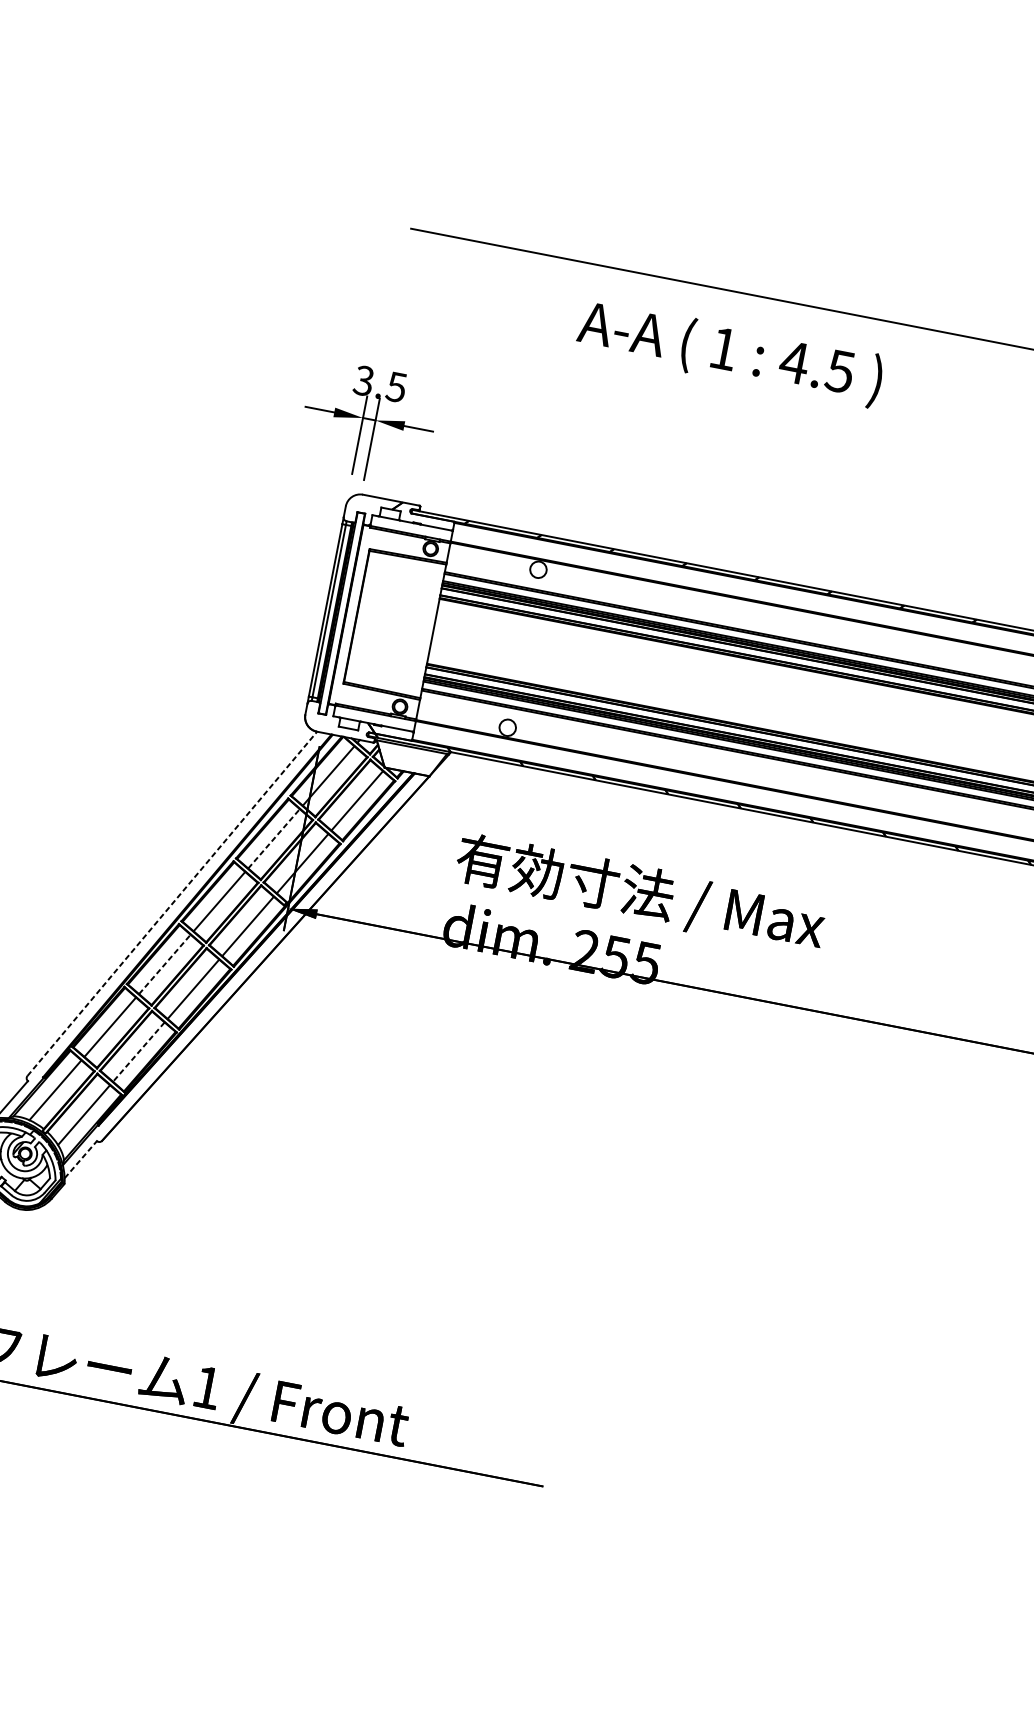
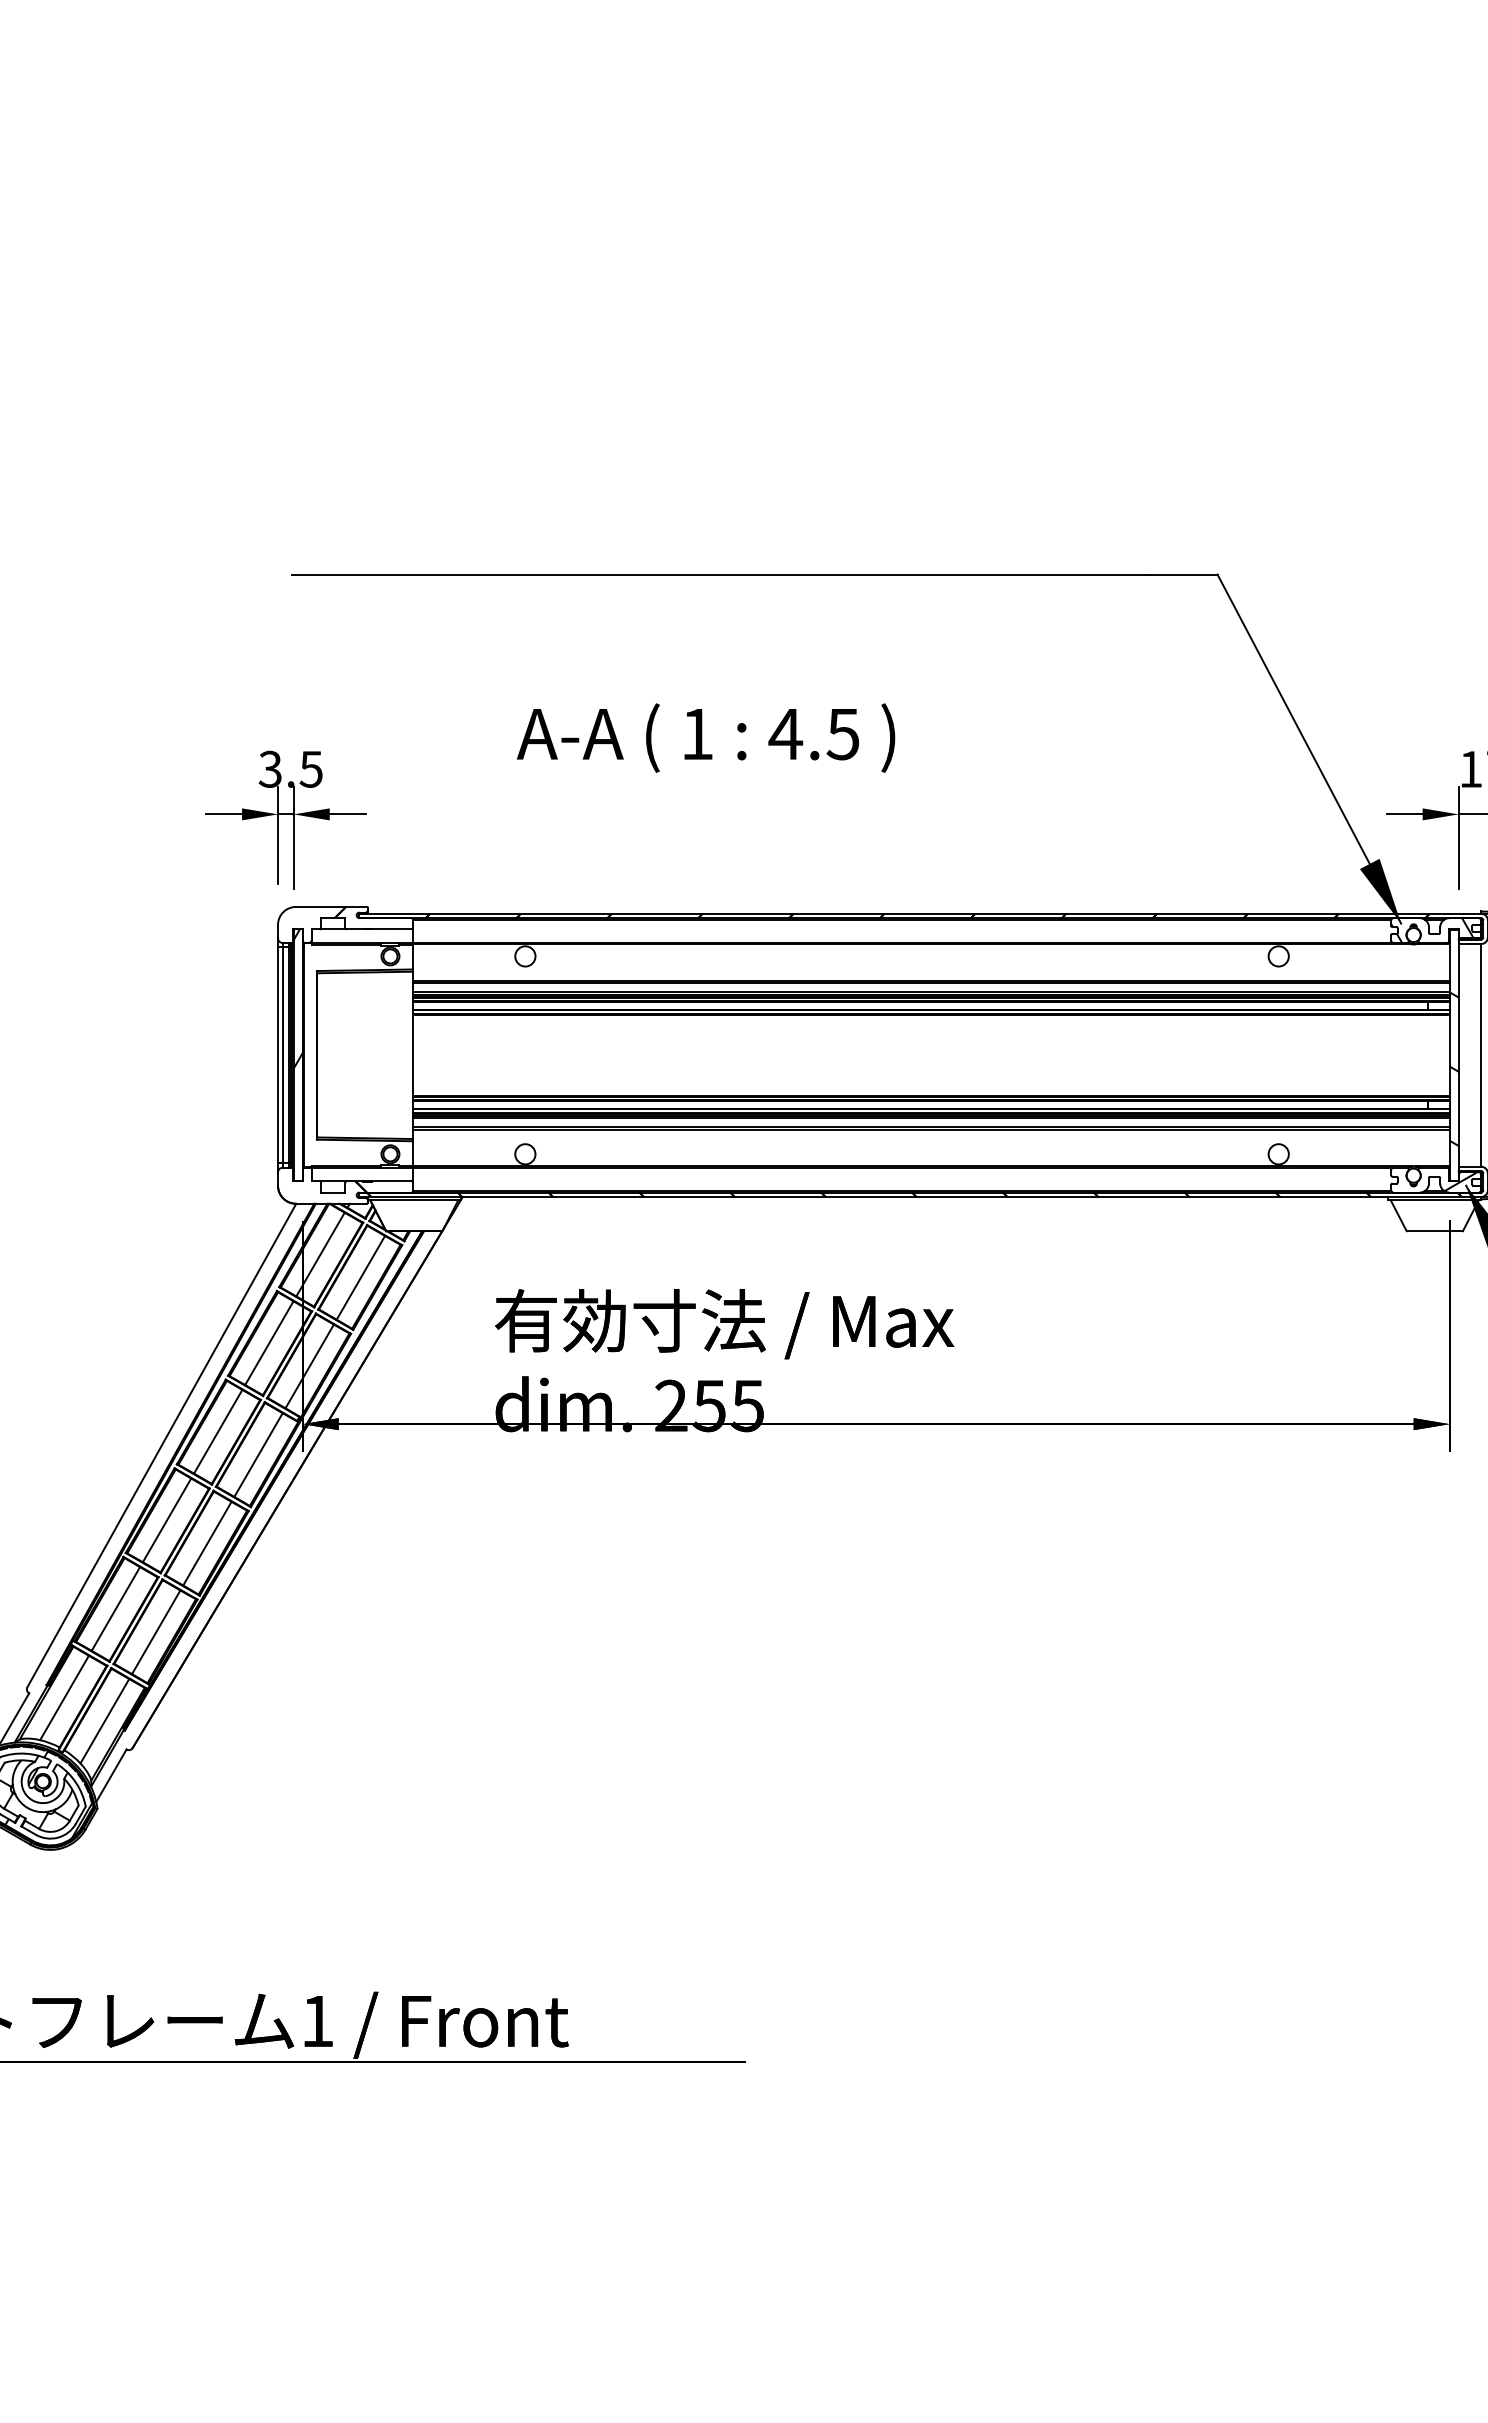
text: (729, 352) -> (705, 737), moved
hatch: (349, 568) -> (297, 998), added
line: (274, 838) -> (269, 1342), dashed -> solid
line: (172, 903) -> (161, 1445), dashed -> solid
line: (165, 963) -> (167, 1519), dashed -> solid
line: (138, 1052) -> (155, 1632), dashed -> solid
line: (80, 1159) -> (111, 1775), dashed -> solid

